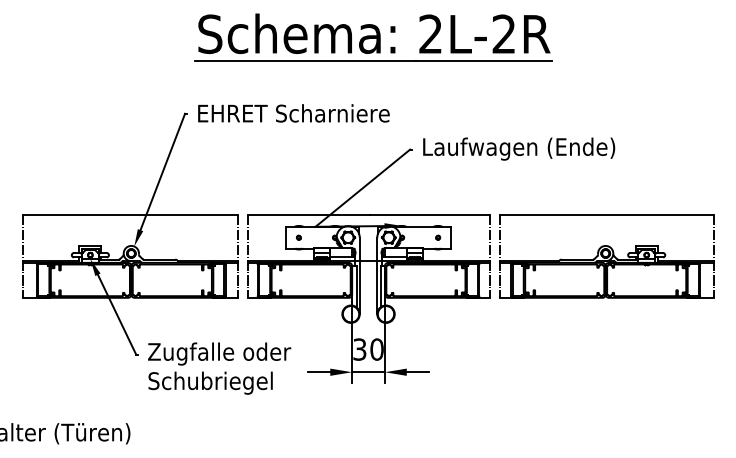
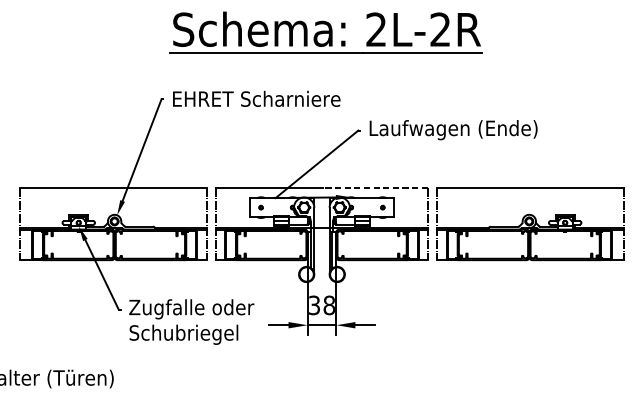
line: (429, 214) -> (375, 187), solid -> dashed
text: (376, 349) -> (328, 305), 30 -> 38

